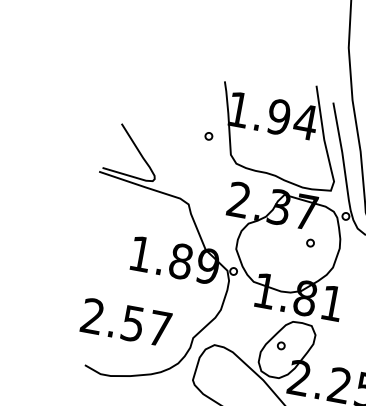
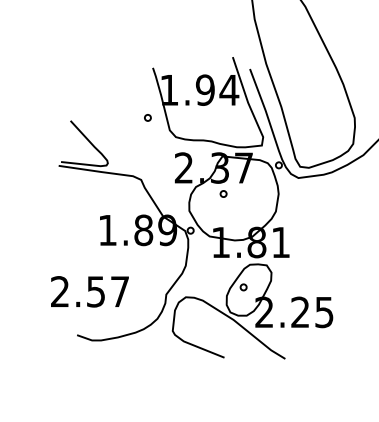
part: (310, 242) -> (223, 193), moved
text: (125, 322) -> (89, 291), moved

